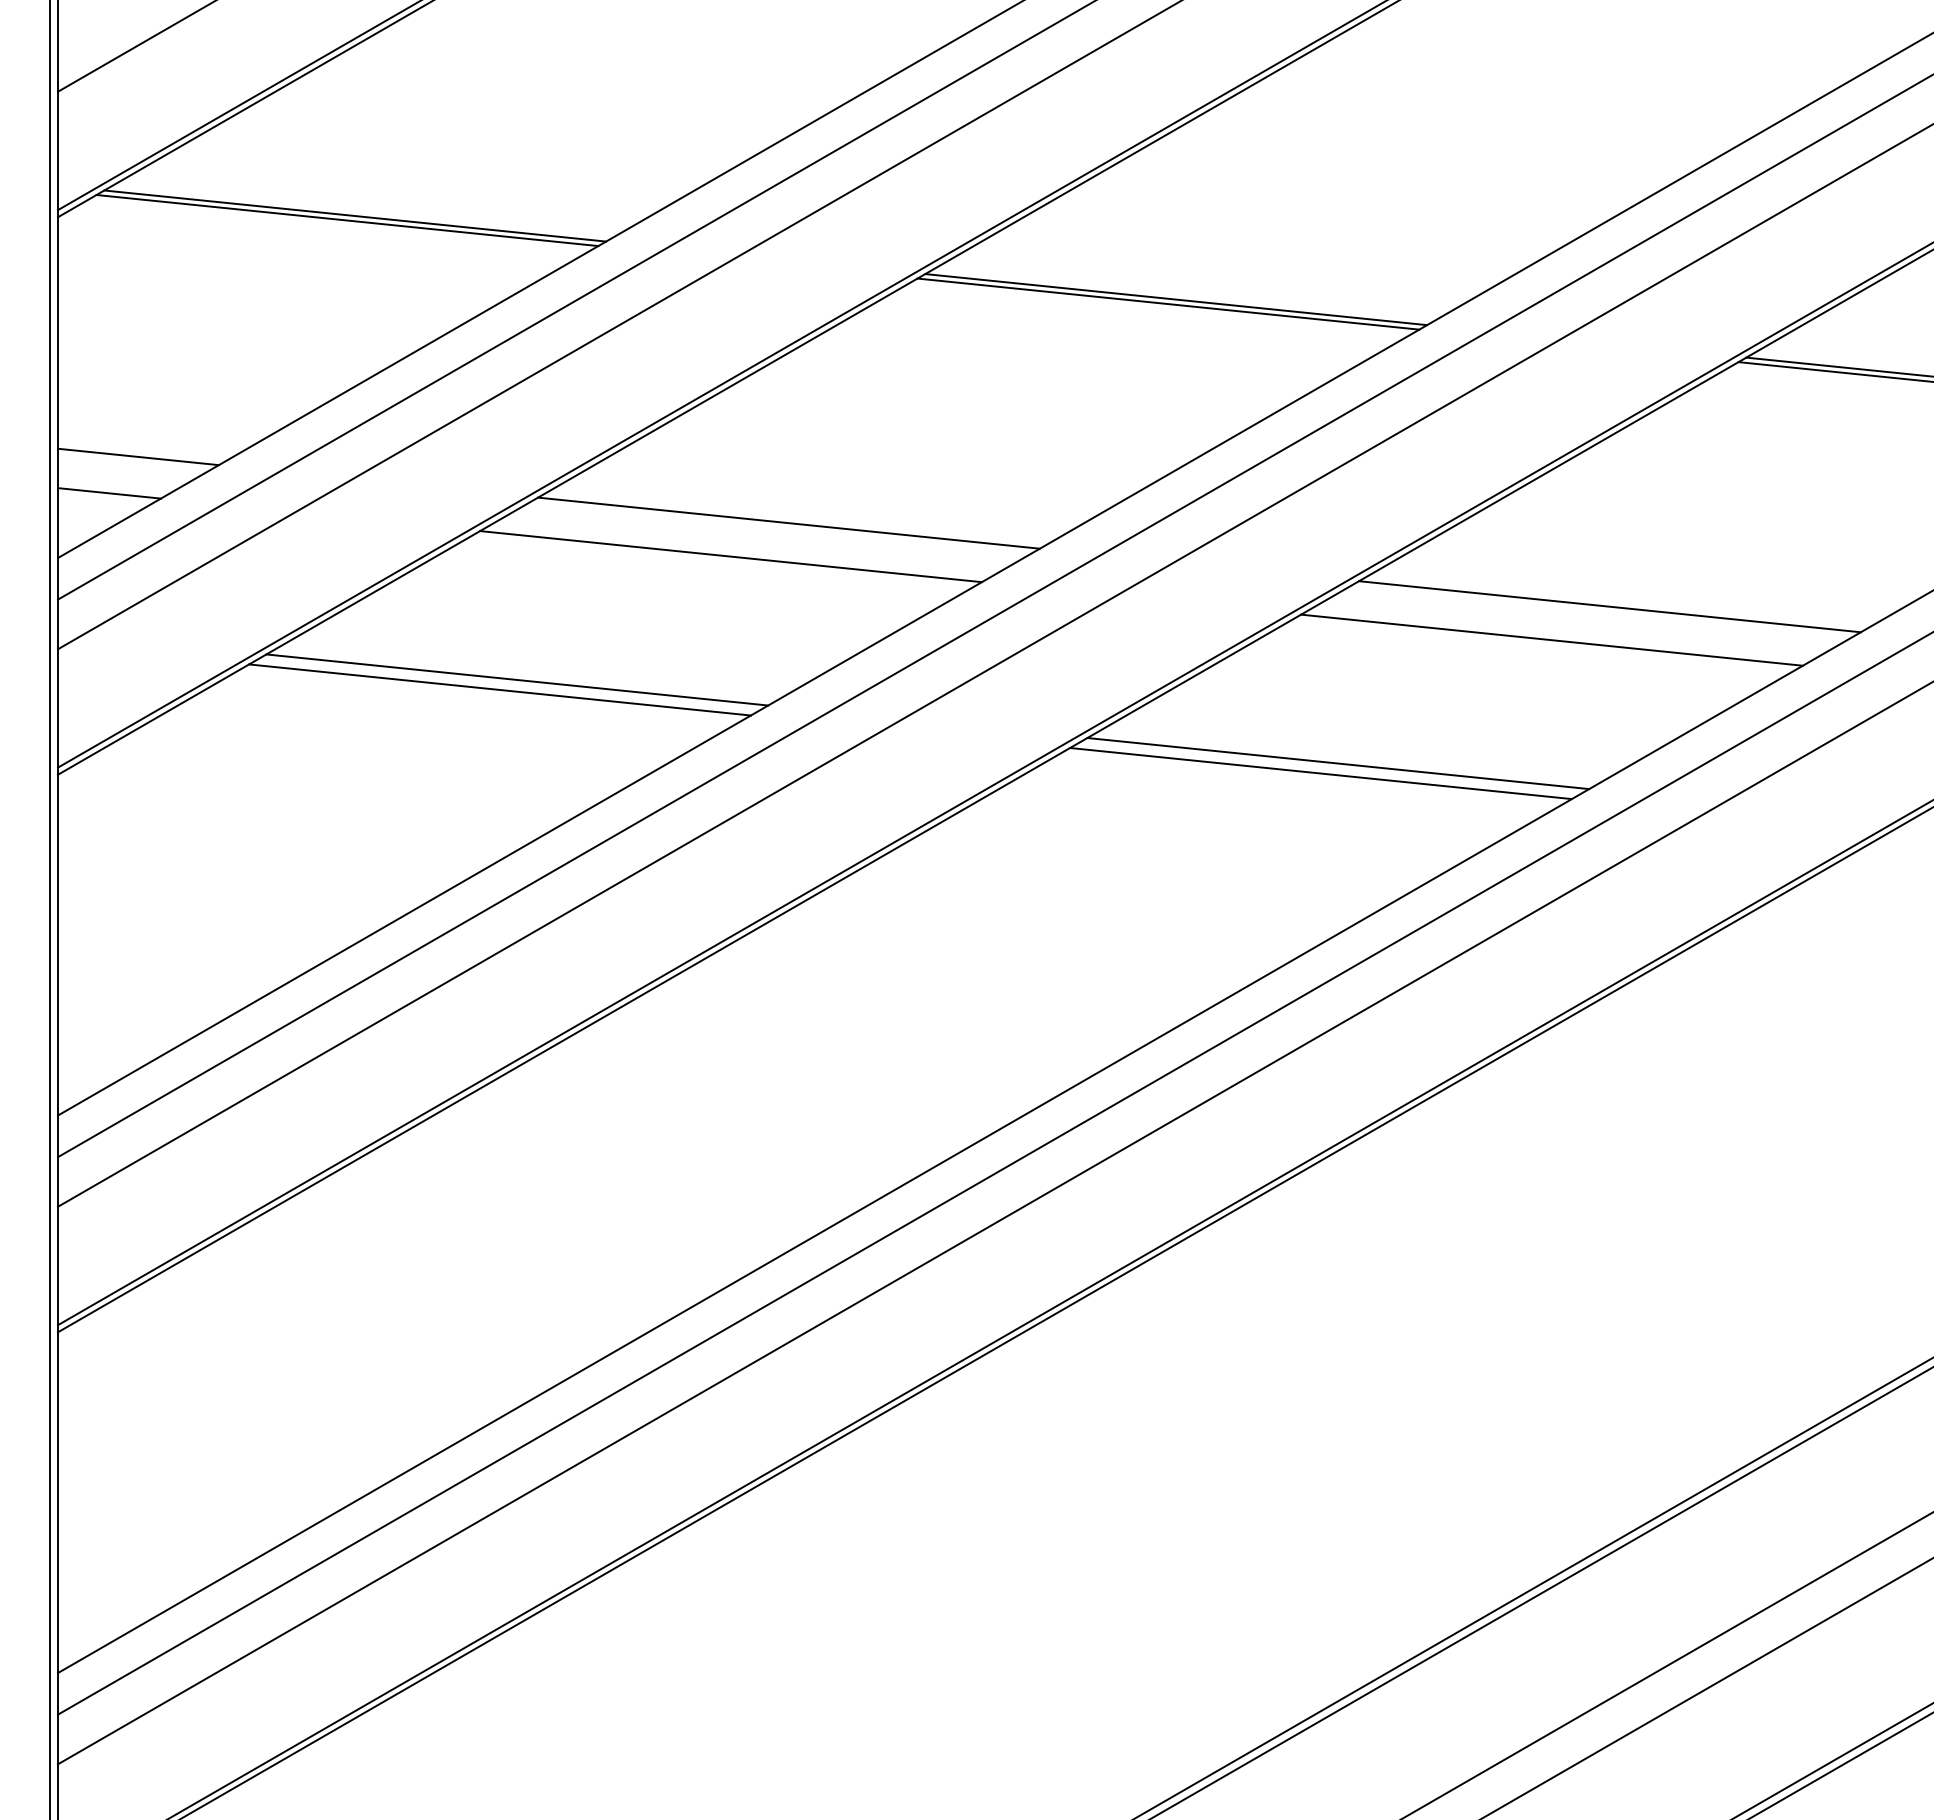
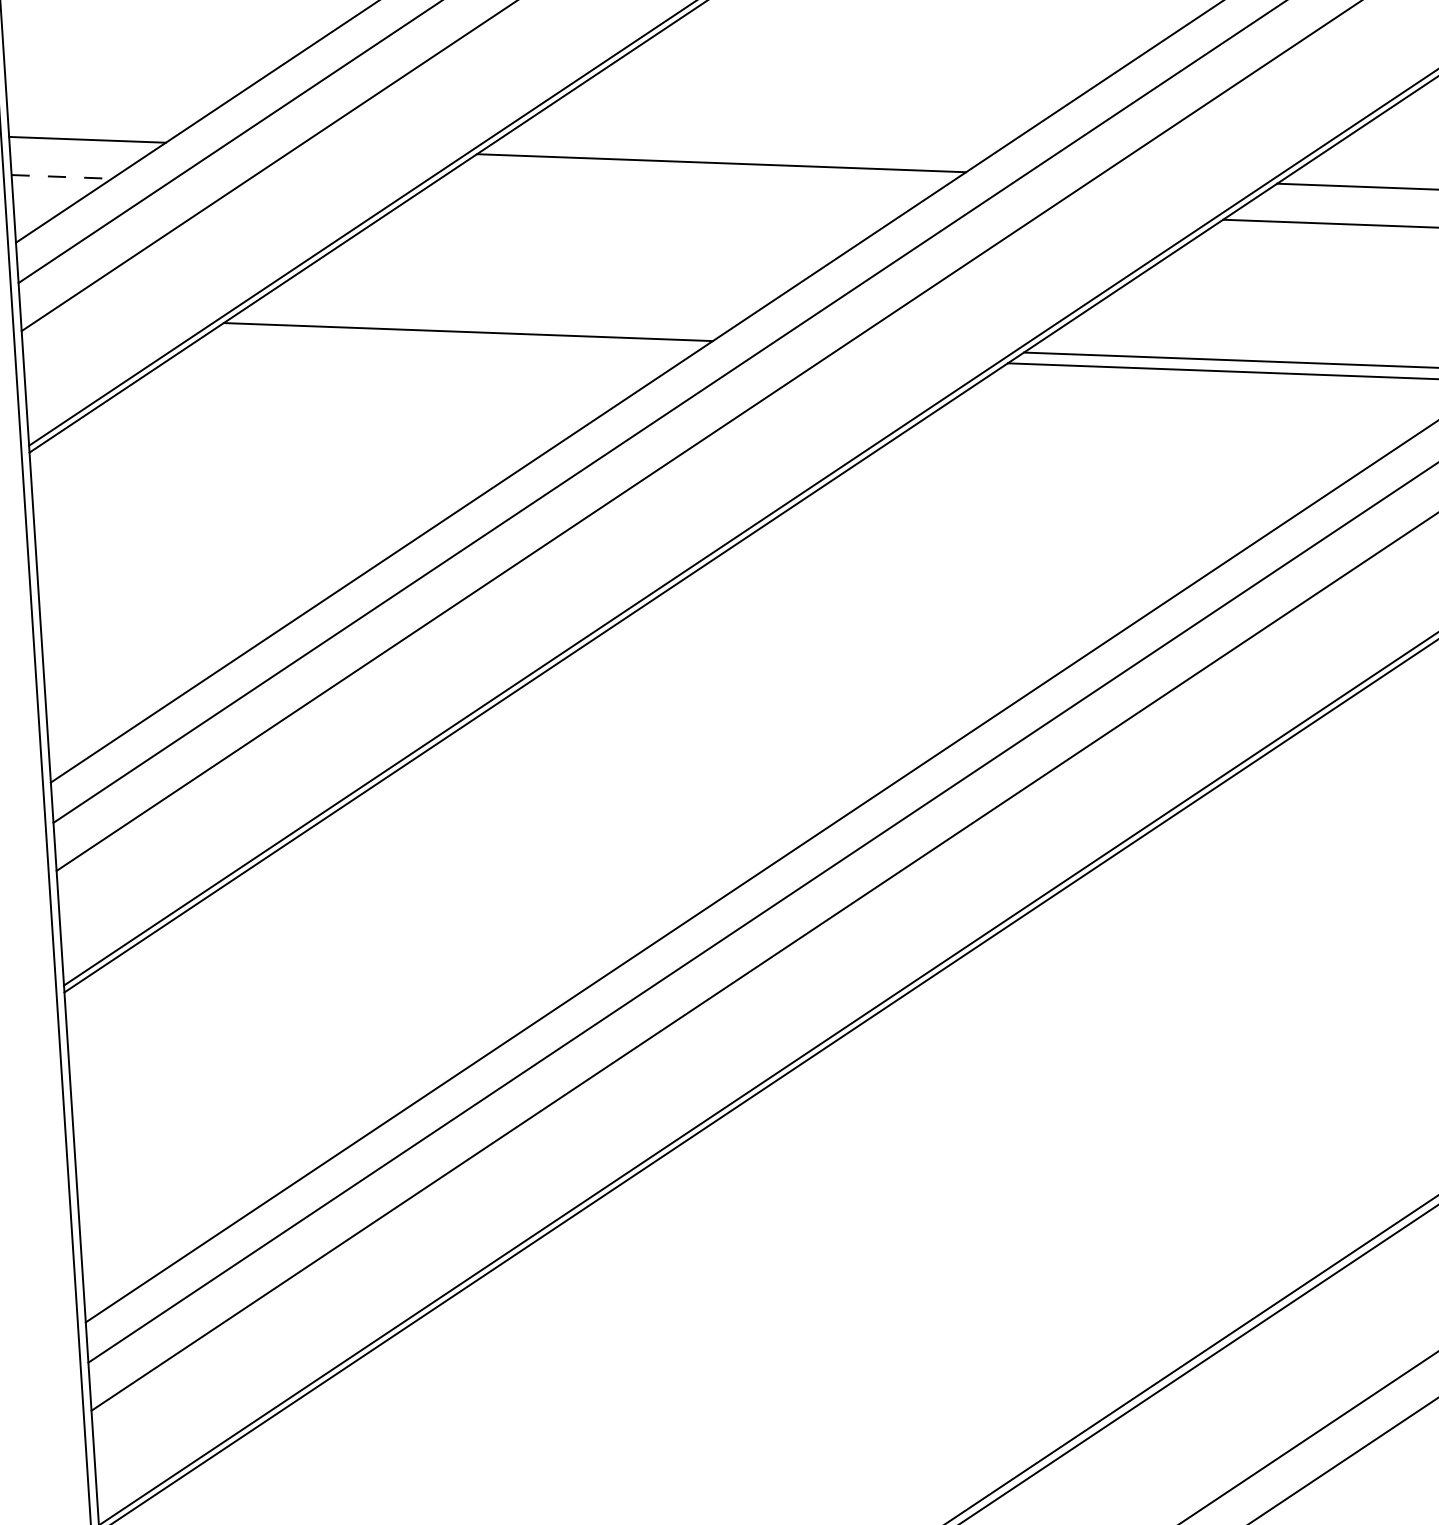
line: (109, 493) -> (61, 177), solid -> dashed
line: (730, 556) -> (667, 199), removed
line: (499, 689) -> (451, 342), removed

